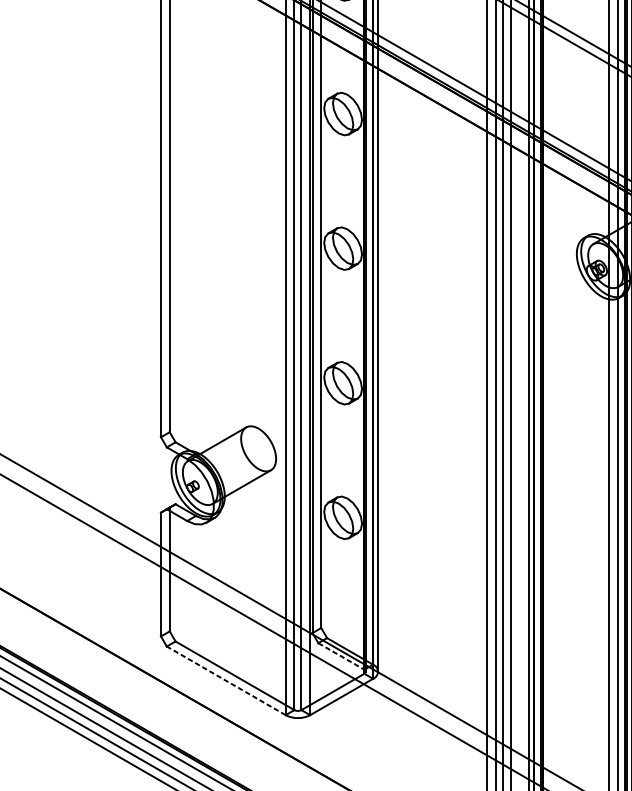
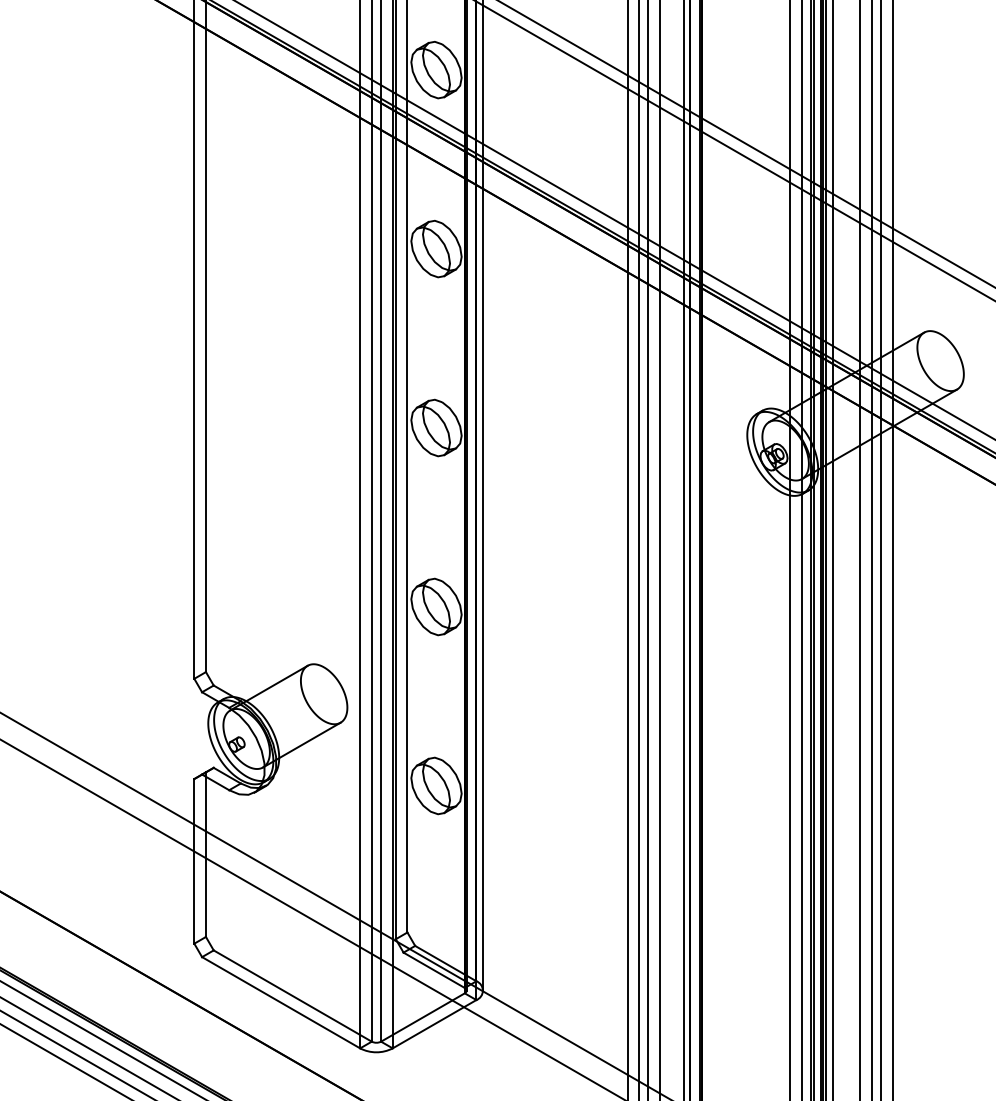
line: (341, 656) -> (434, 970), dashed -> solid
line: (225, 680) -> (280, 1002), dashed -> solid

